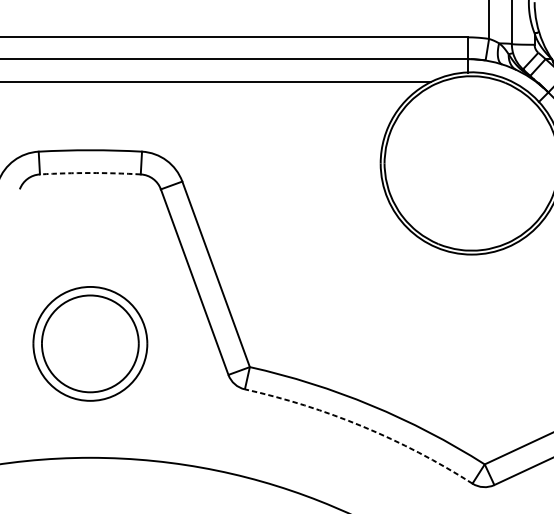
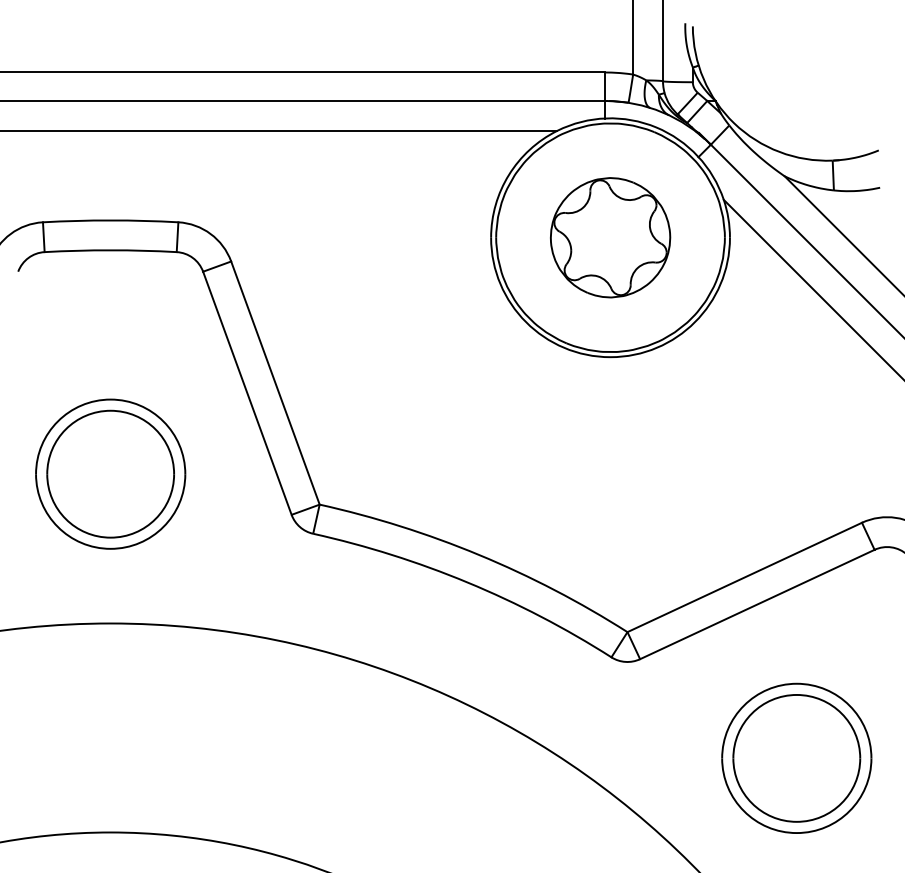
part: (471, 163) -> (610, 237), added
arc: (90, 173) -> (110, 250), dashed -> solid
arc: (362, 426) -> (467, 582), dashed -> solid

